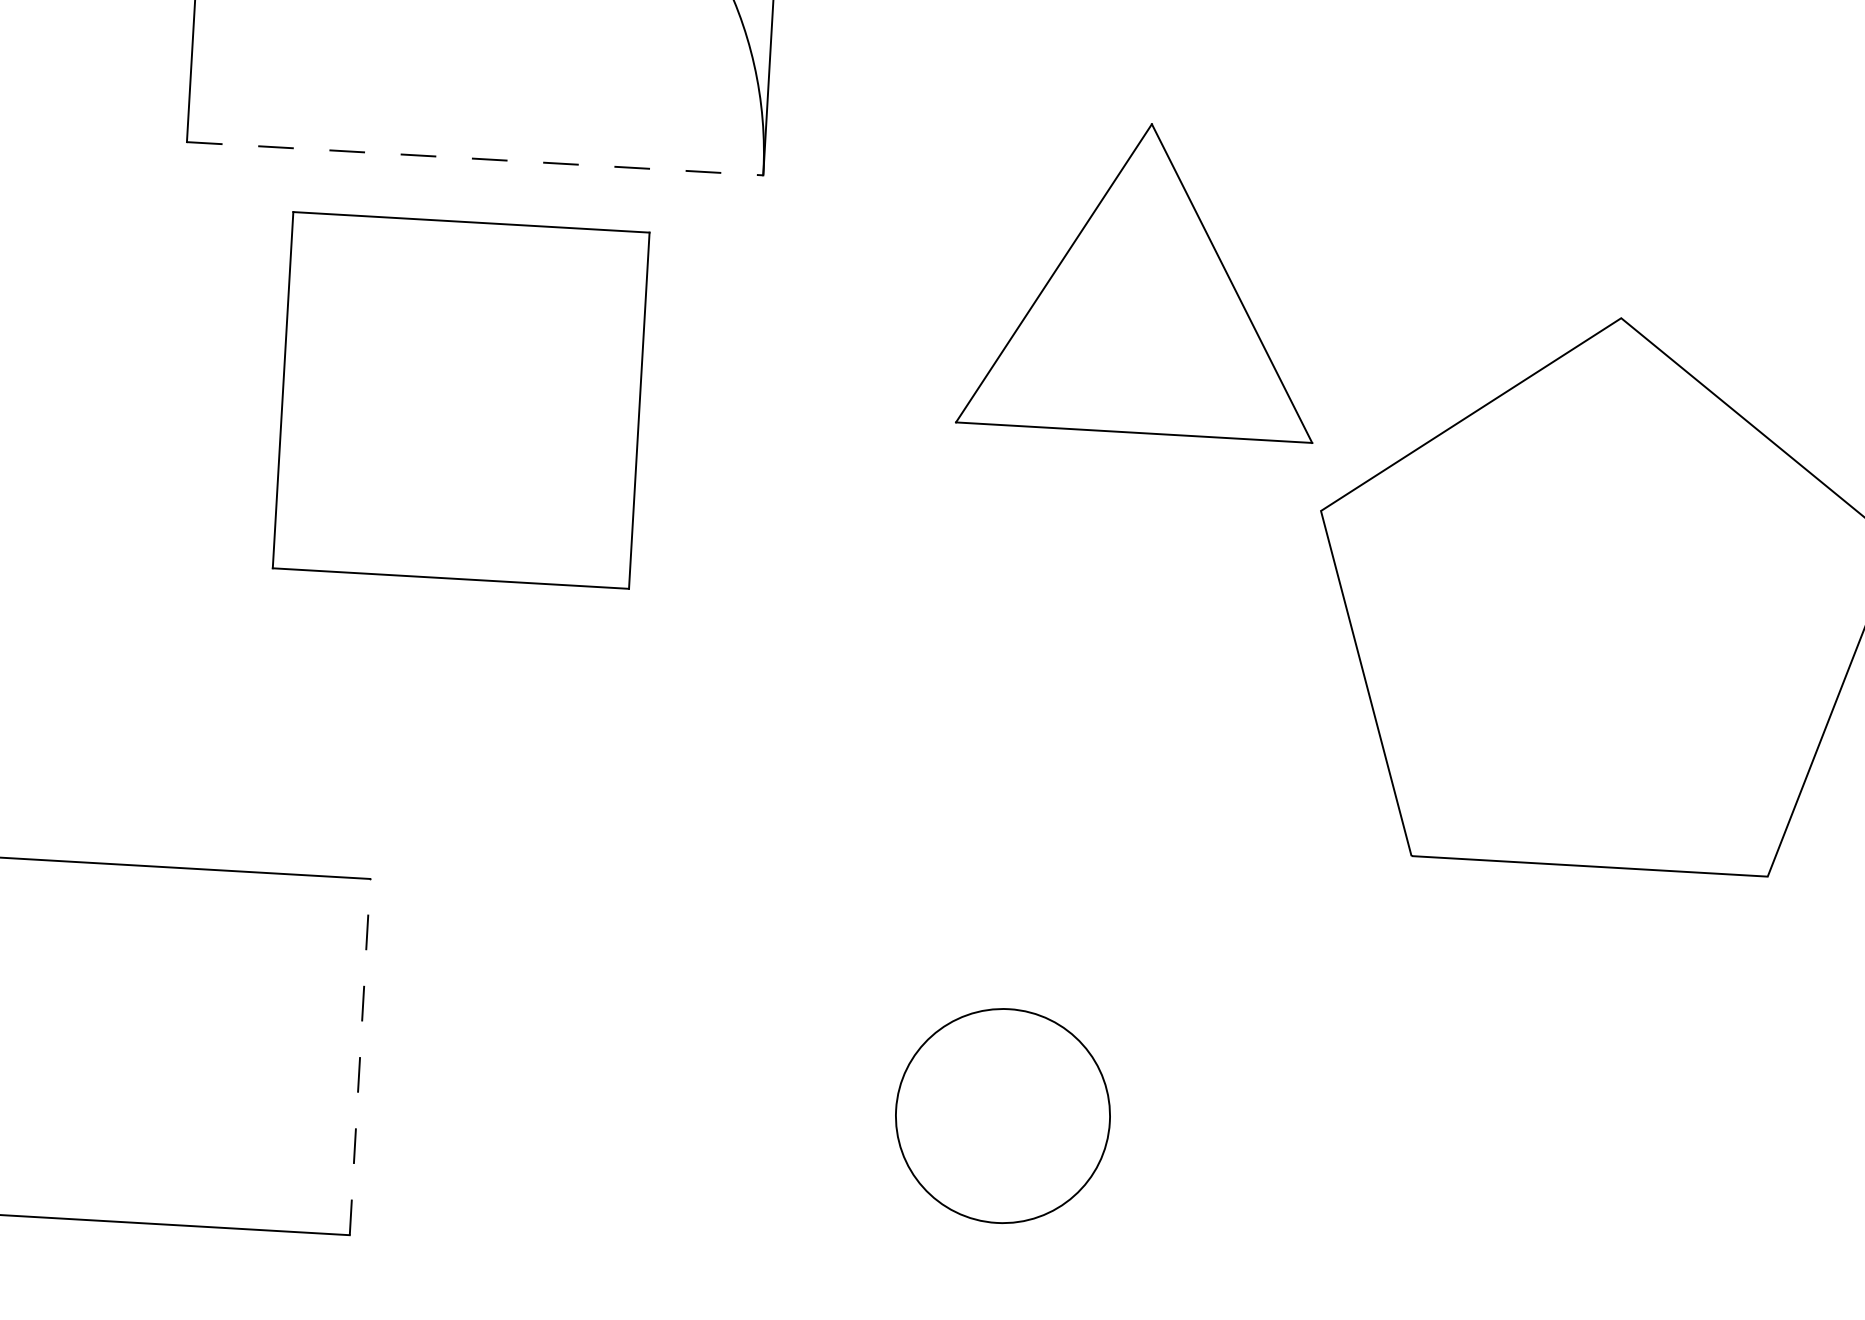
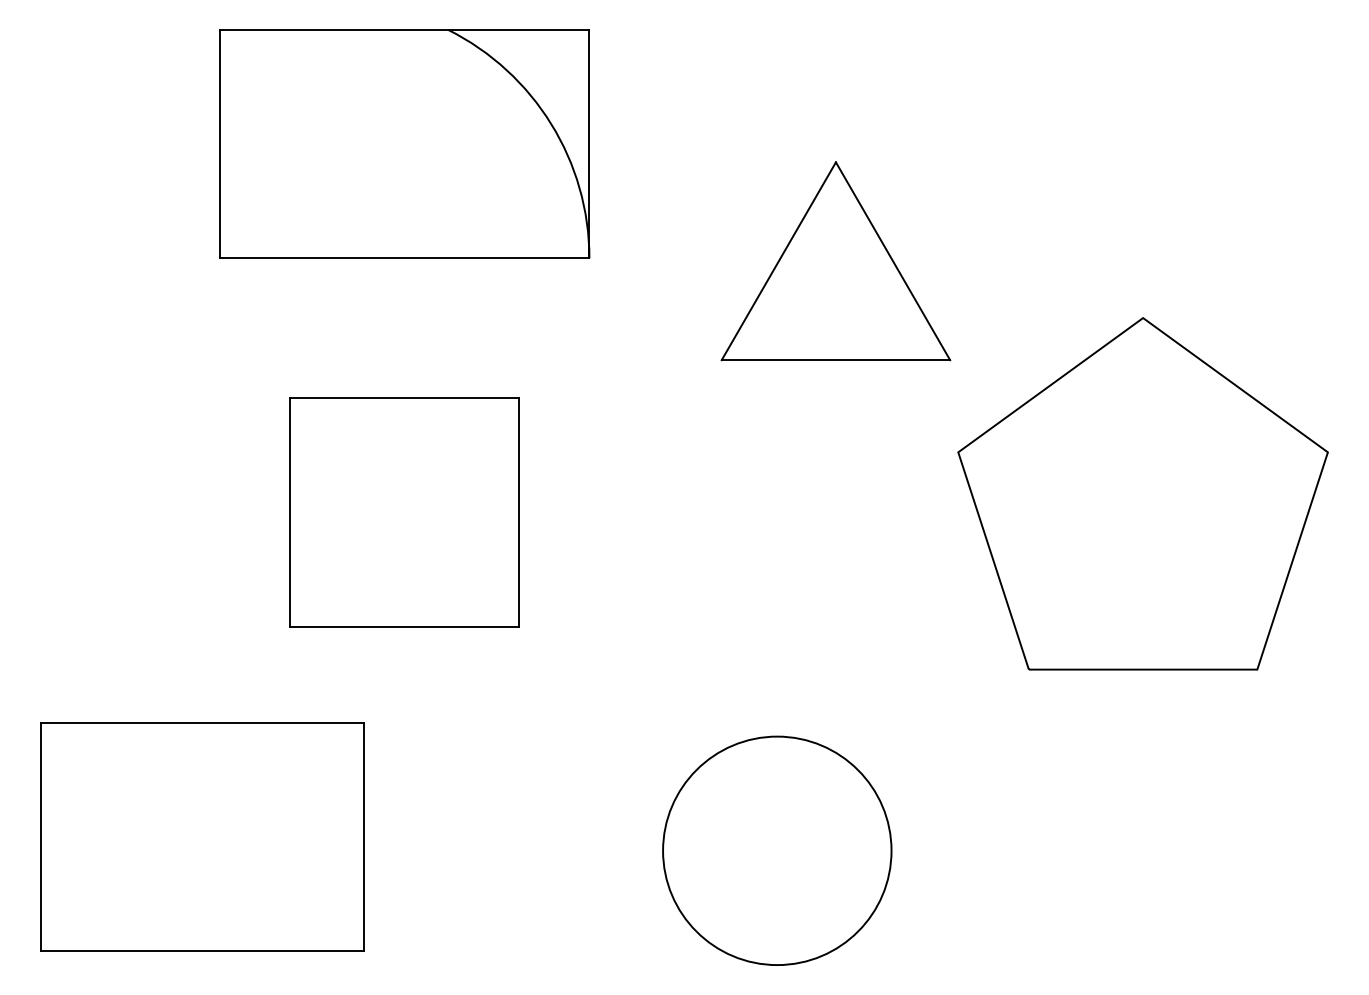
line: (474, 158) -> (404, 258), dashed -> solid
part: (1142, 278) -> (835, 261), moved
part: (461, 400) -> (404, 512), moved
line: (360, 1056) -> (364, 836), dashed -> solid
circle: (1003, 1115) -> (777, 850), size x1.67

